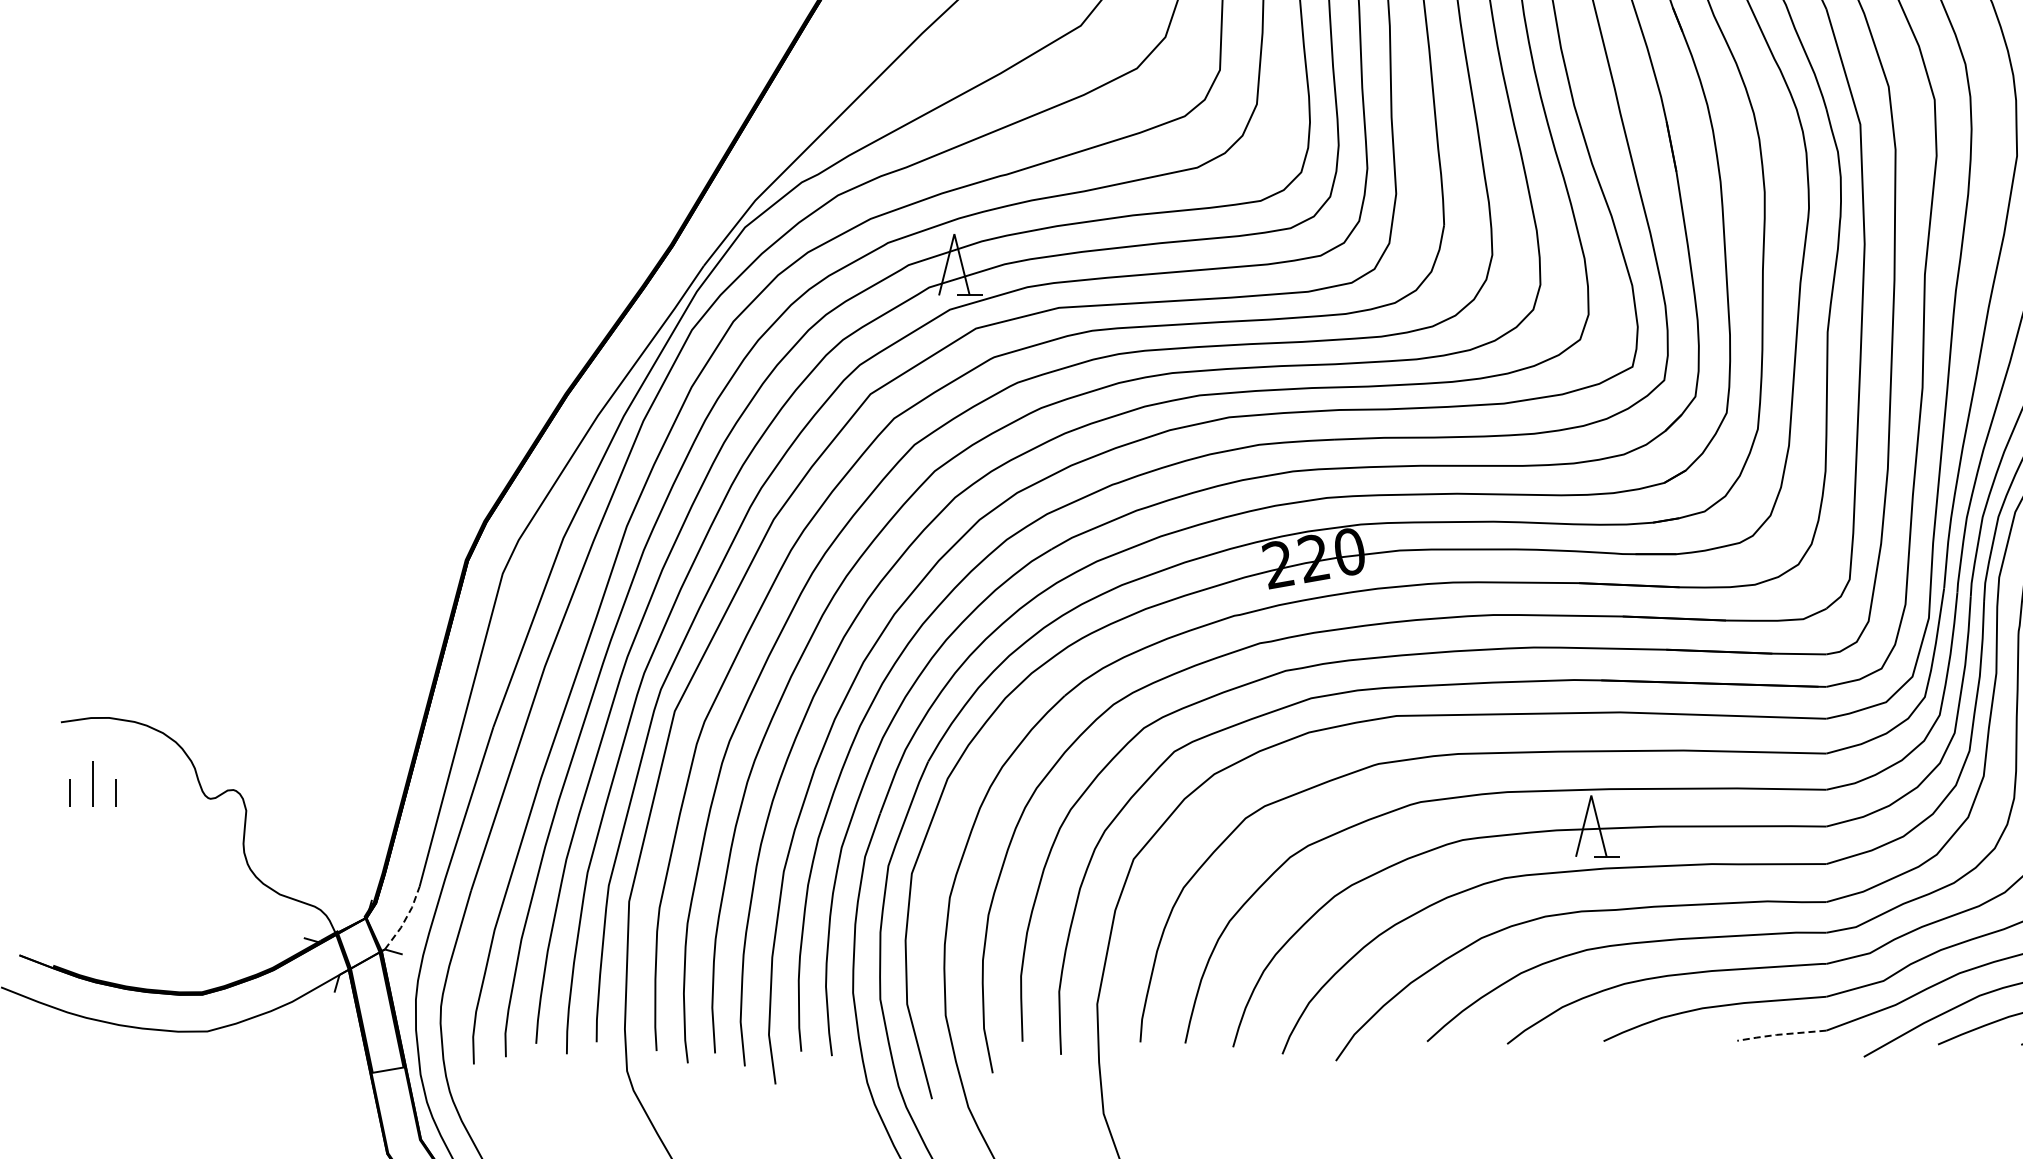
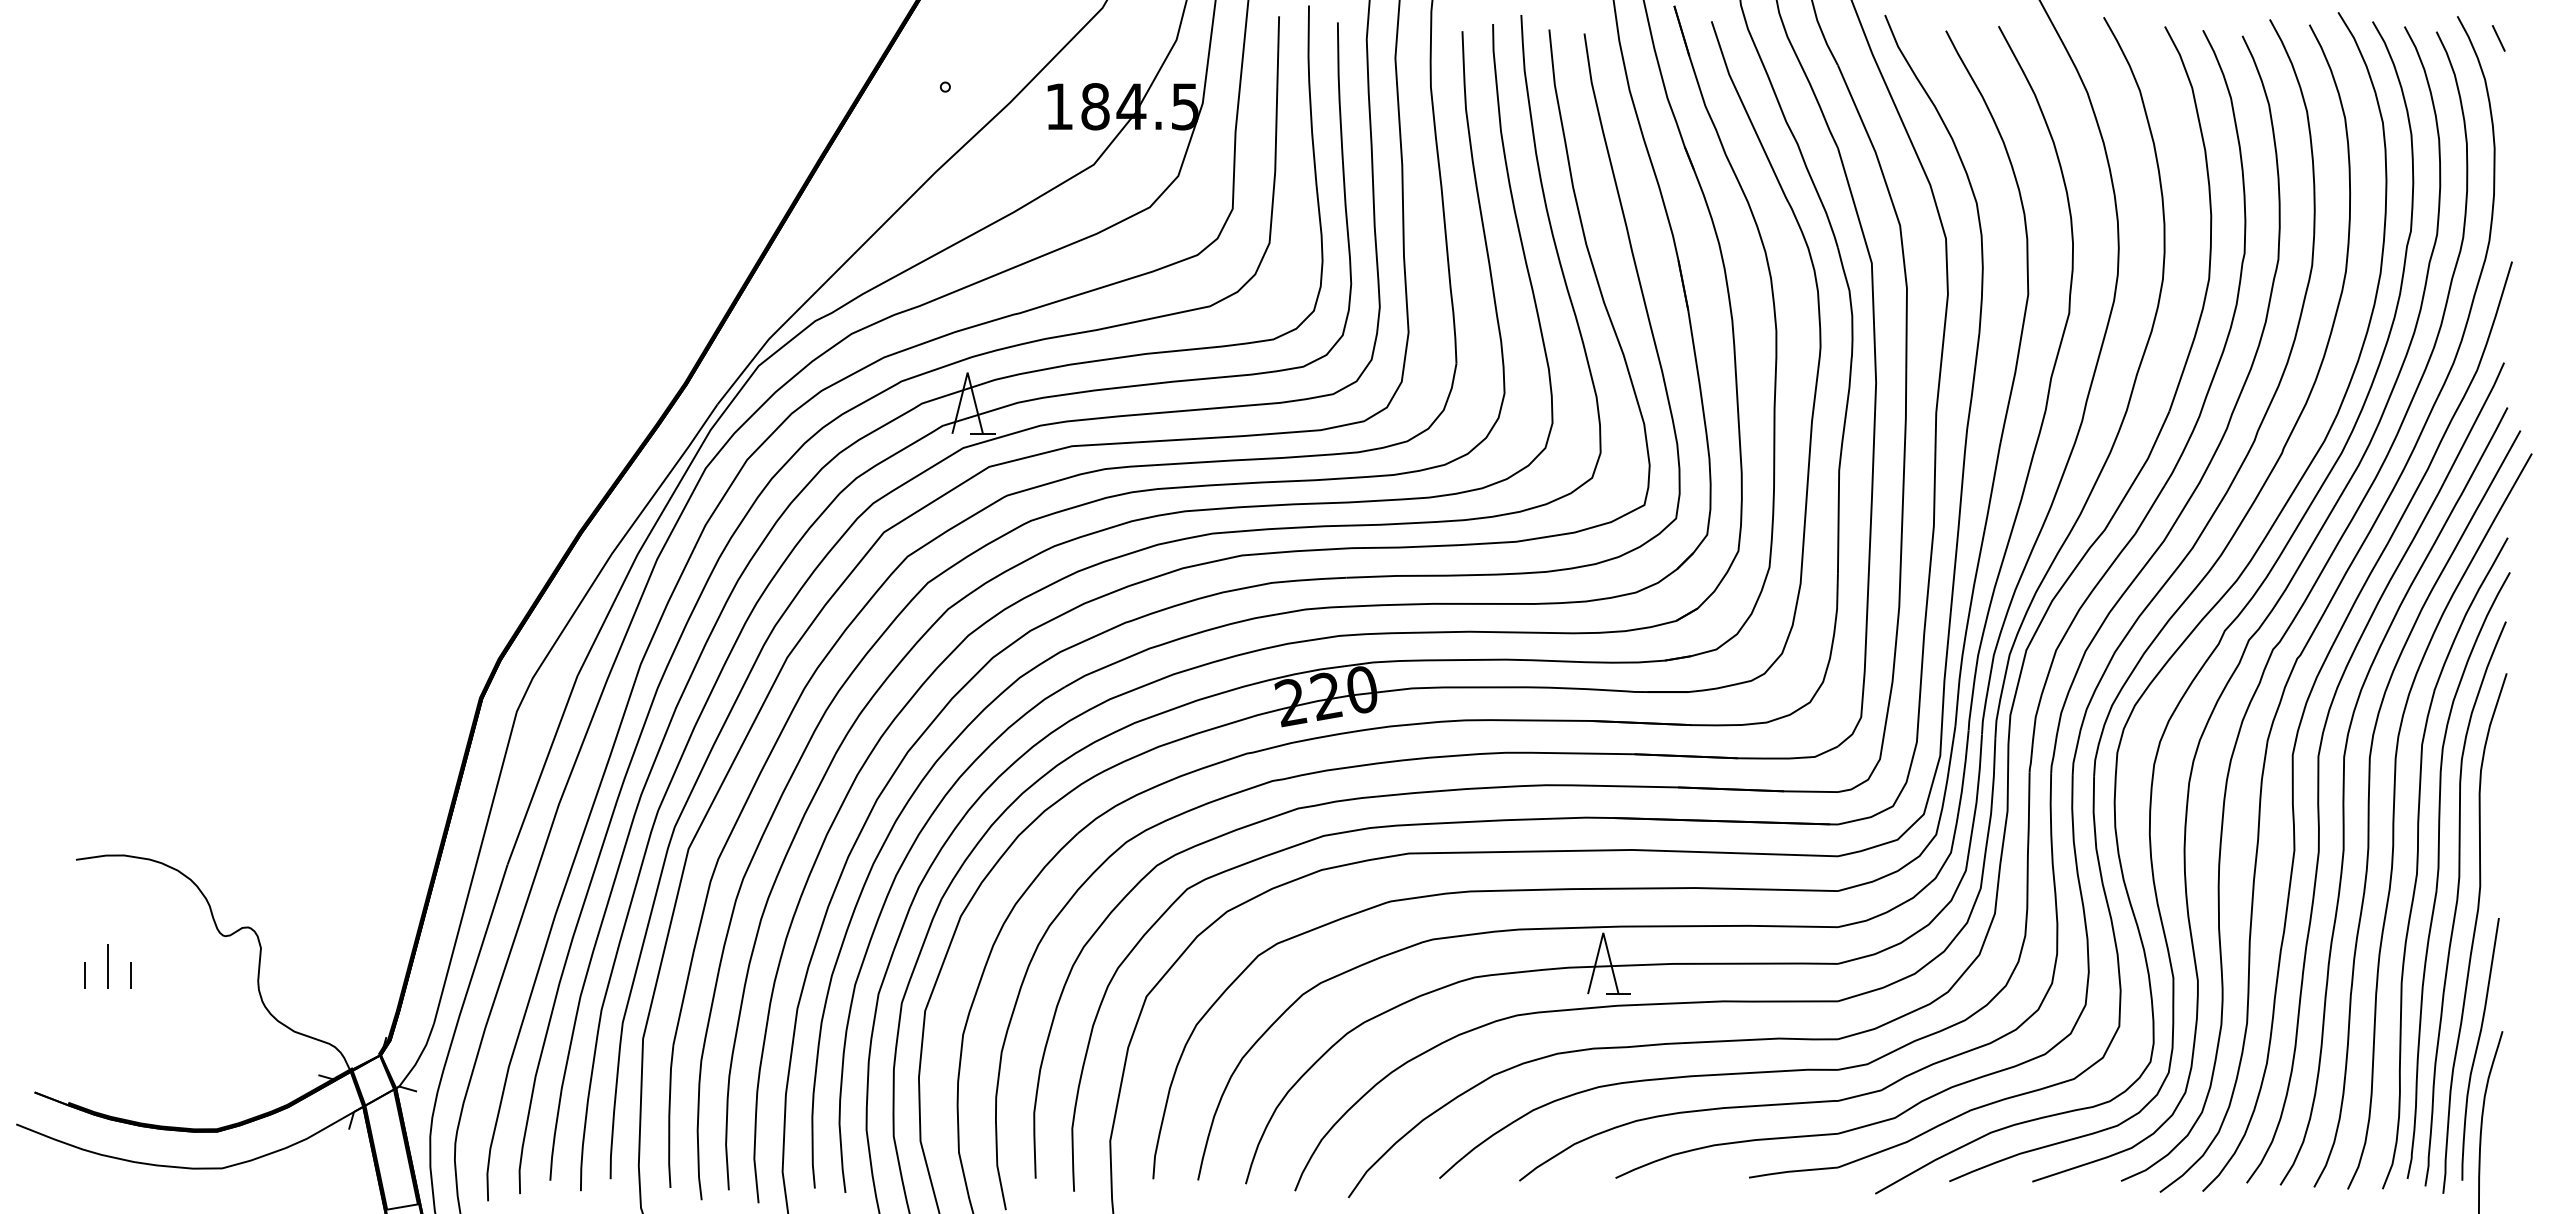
part: (92, 784) -> (107, 966), moved
line: (406, 919) -> (420, 1056), dashed -> solid
line: (1780, 1034) -> (1792, 1171), dashed -> solid

